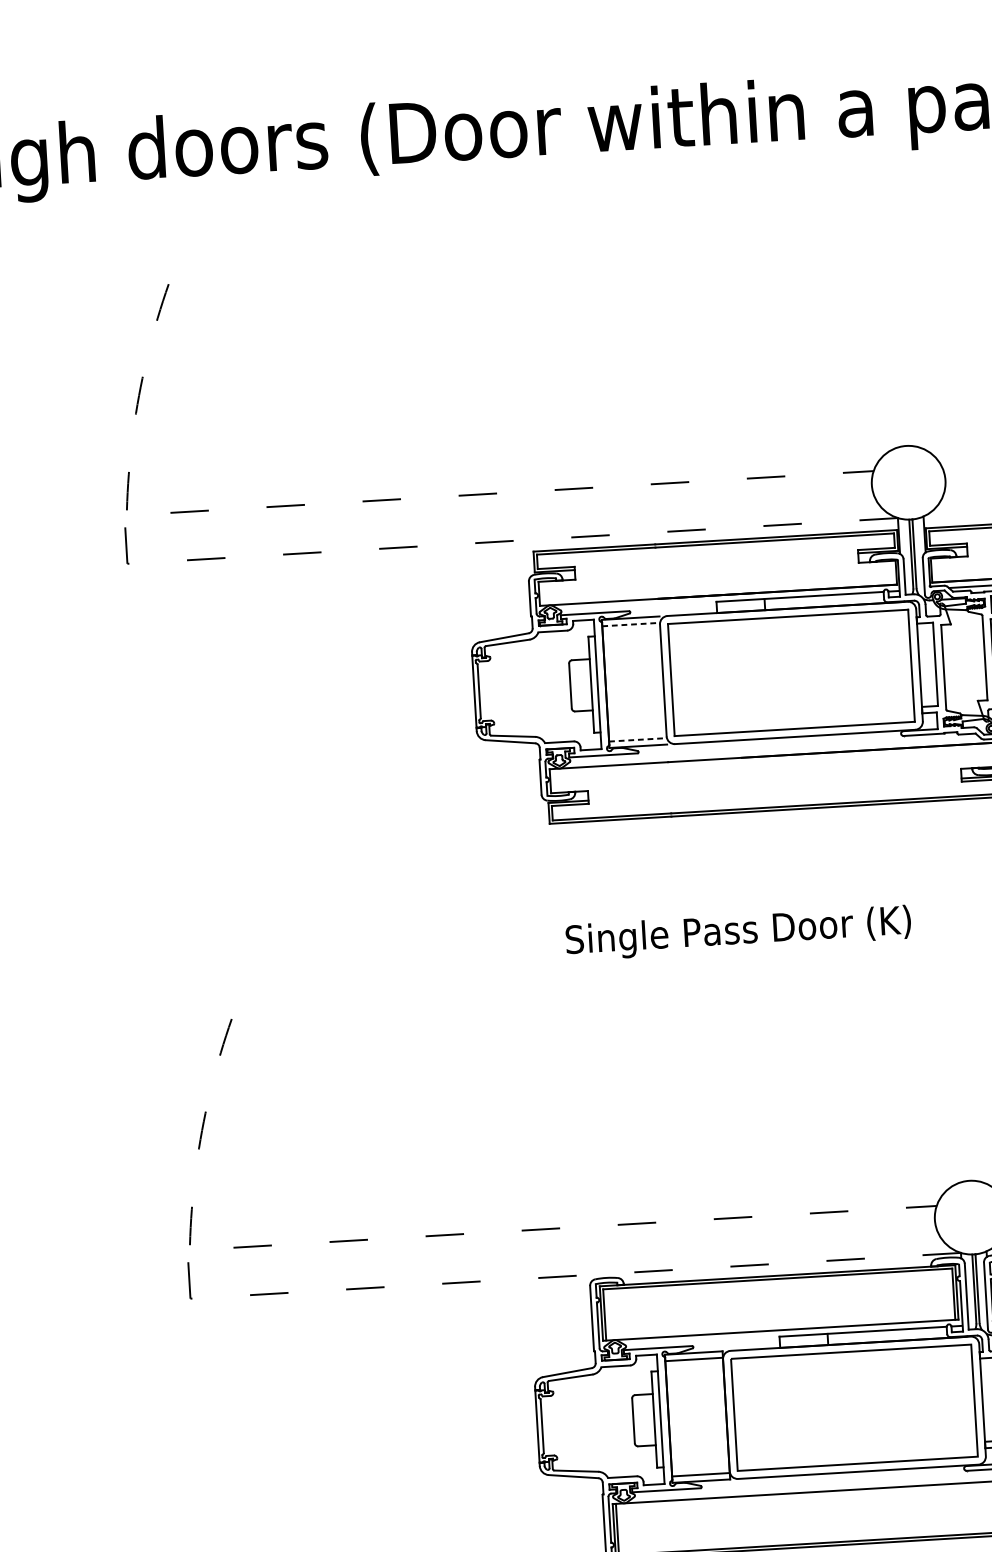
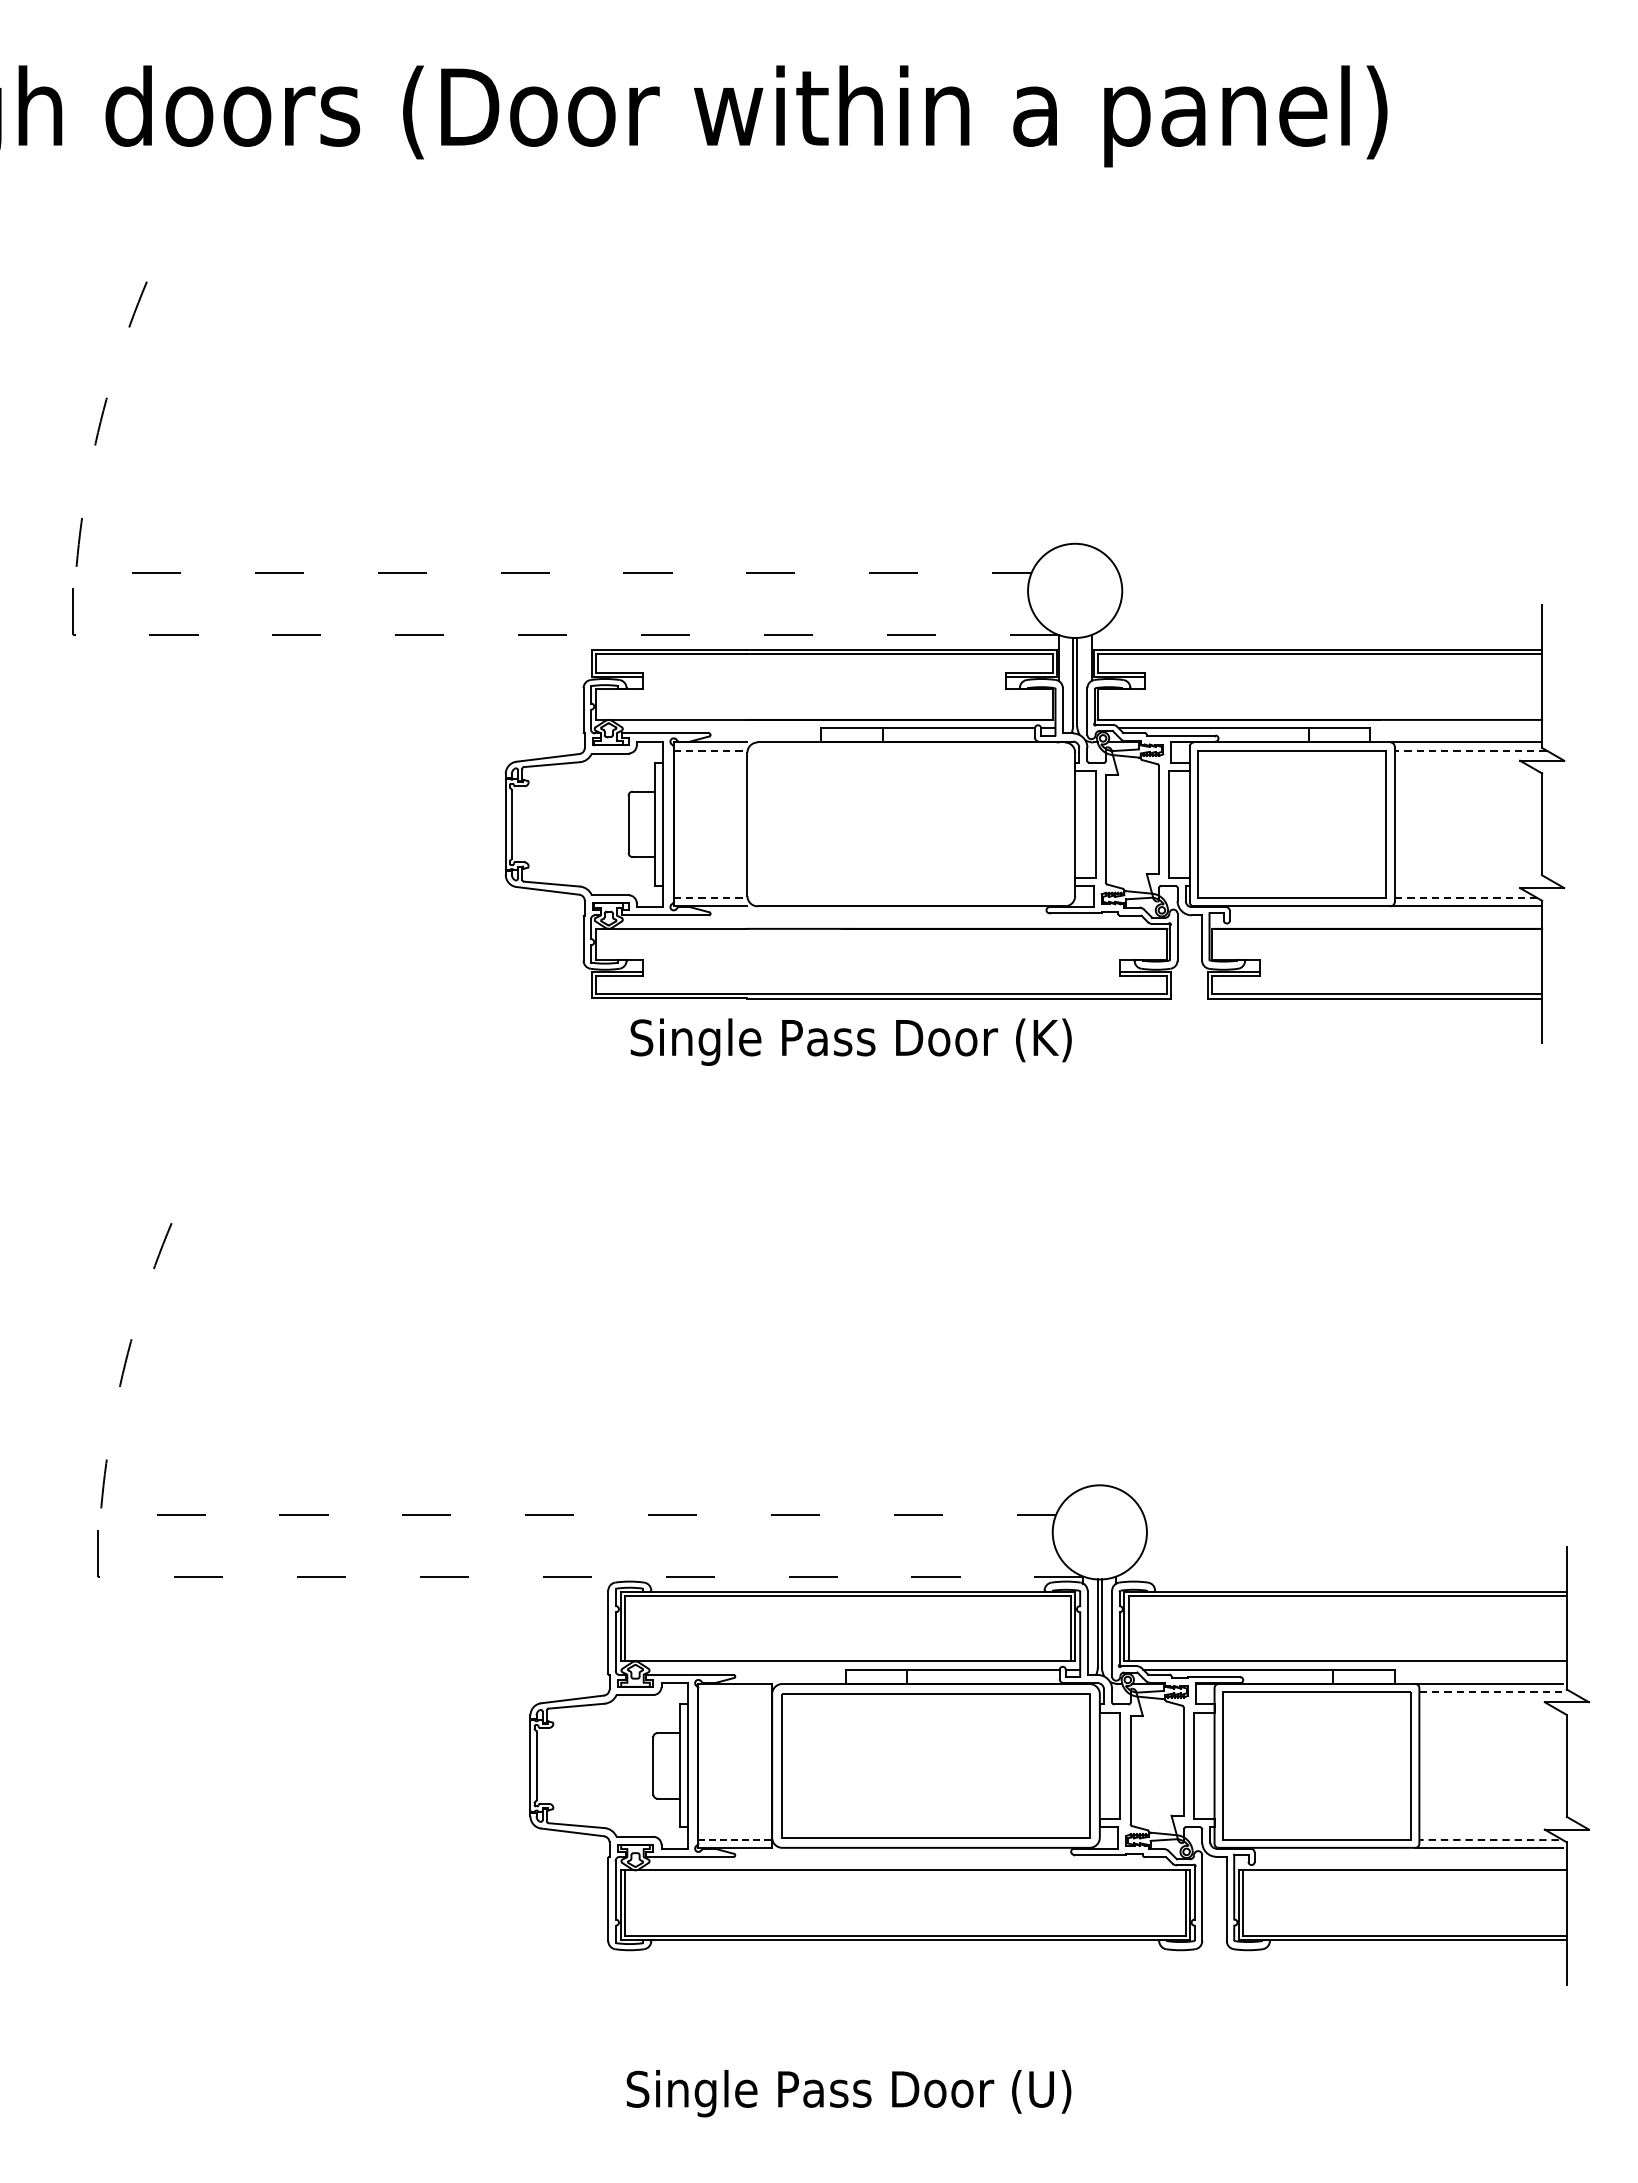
part: (791, 672) -> (911, 824), removed
text: (737, 932) -> (850, 1041), moved
line: (694, 1359) -> (735, 1692), removed
line: (701, 1474) -> (735, 1839), solid -> dashed

